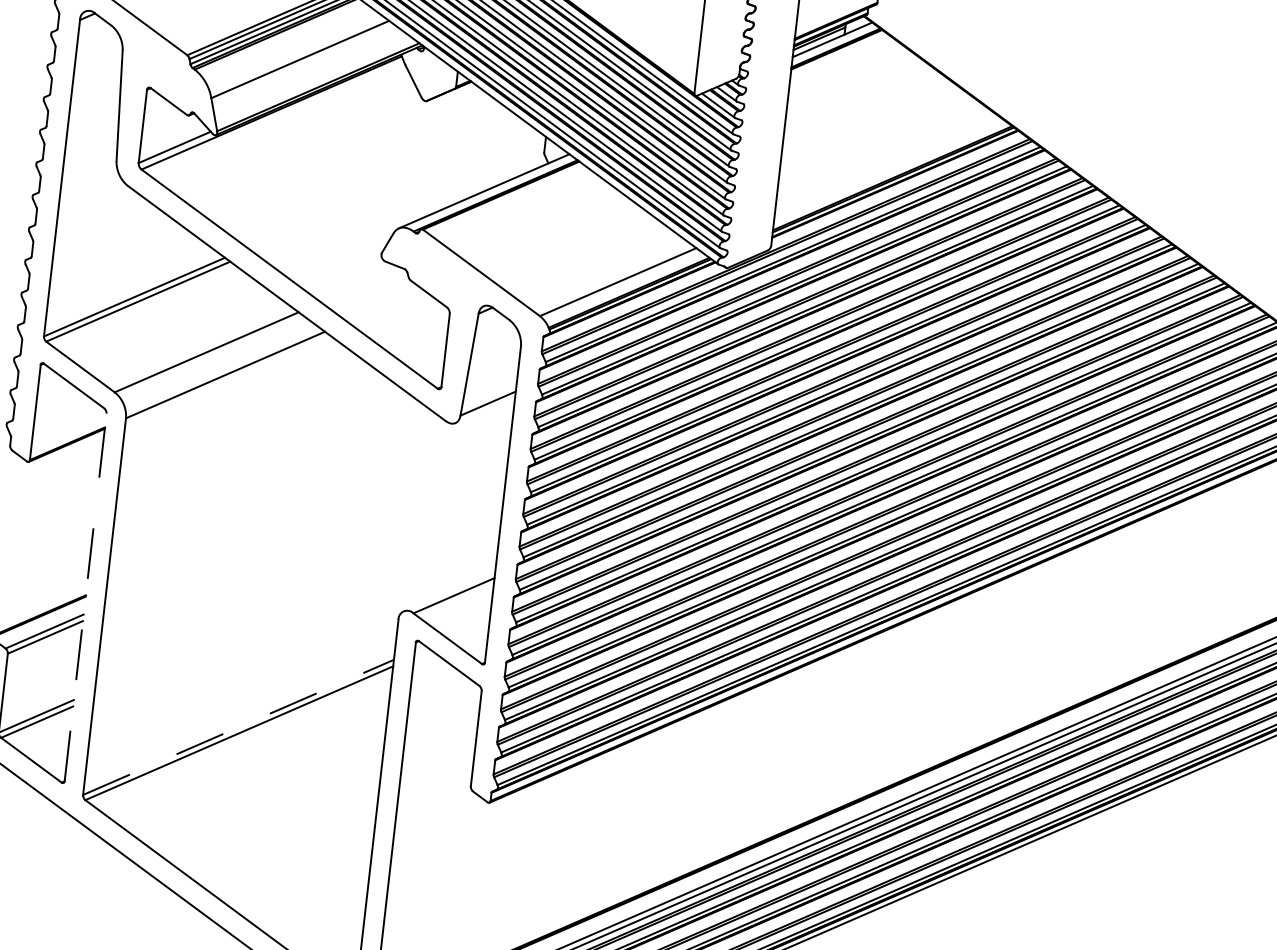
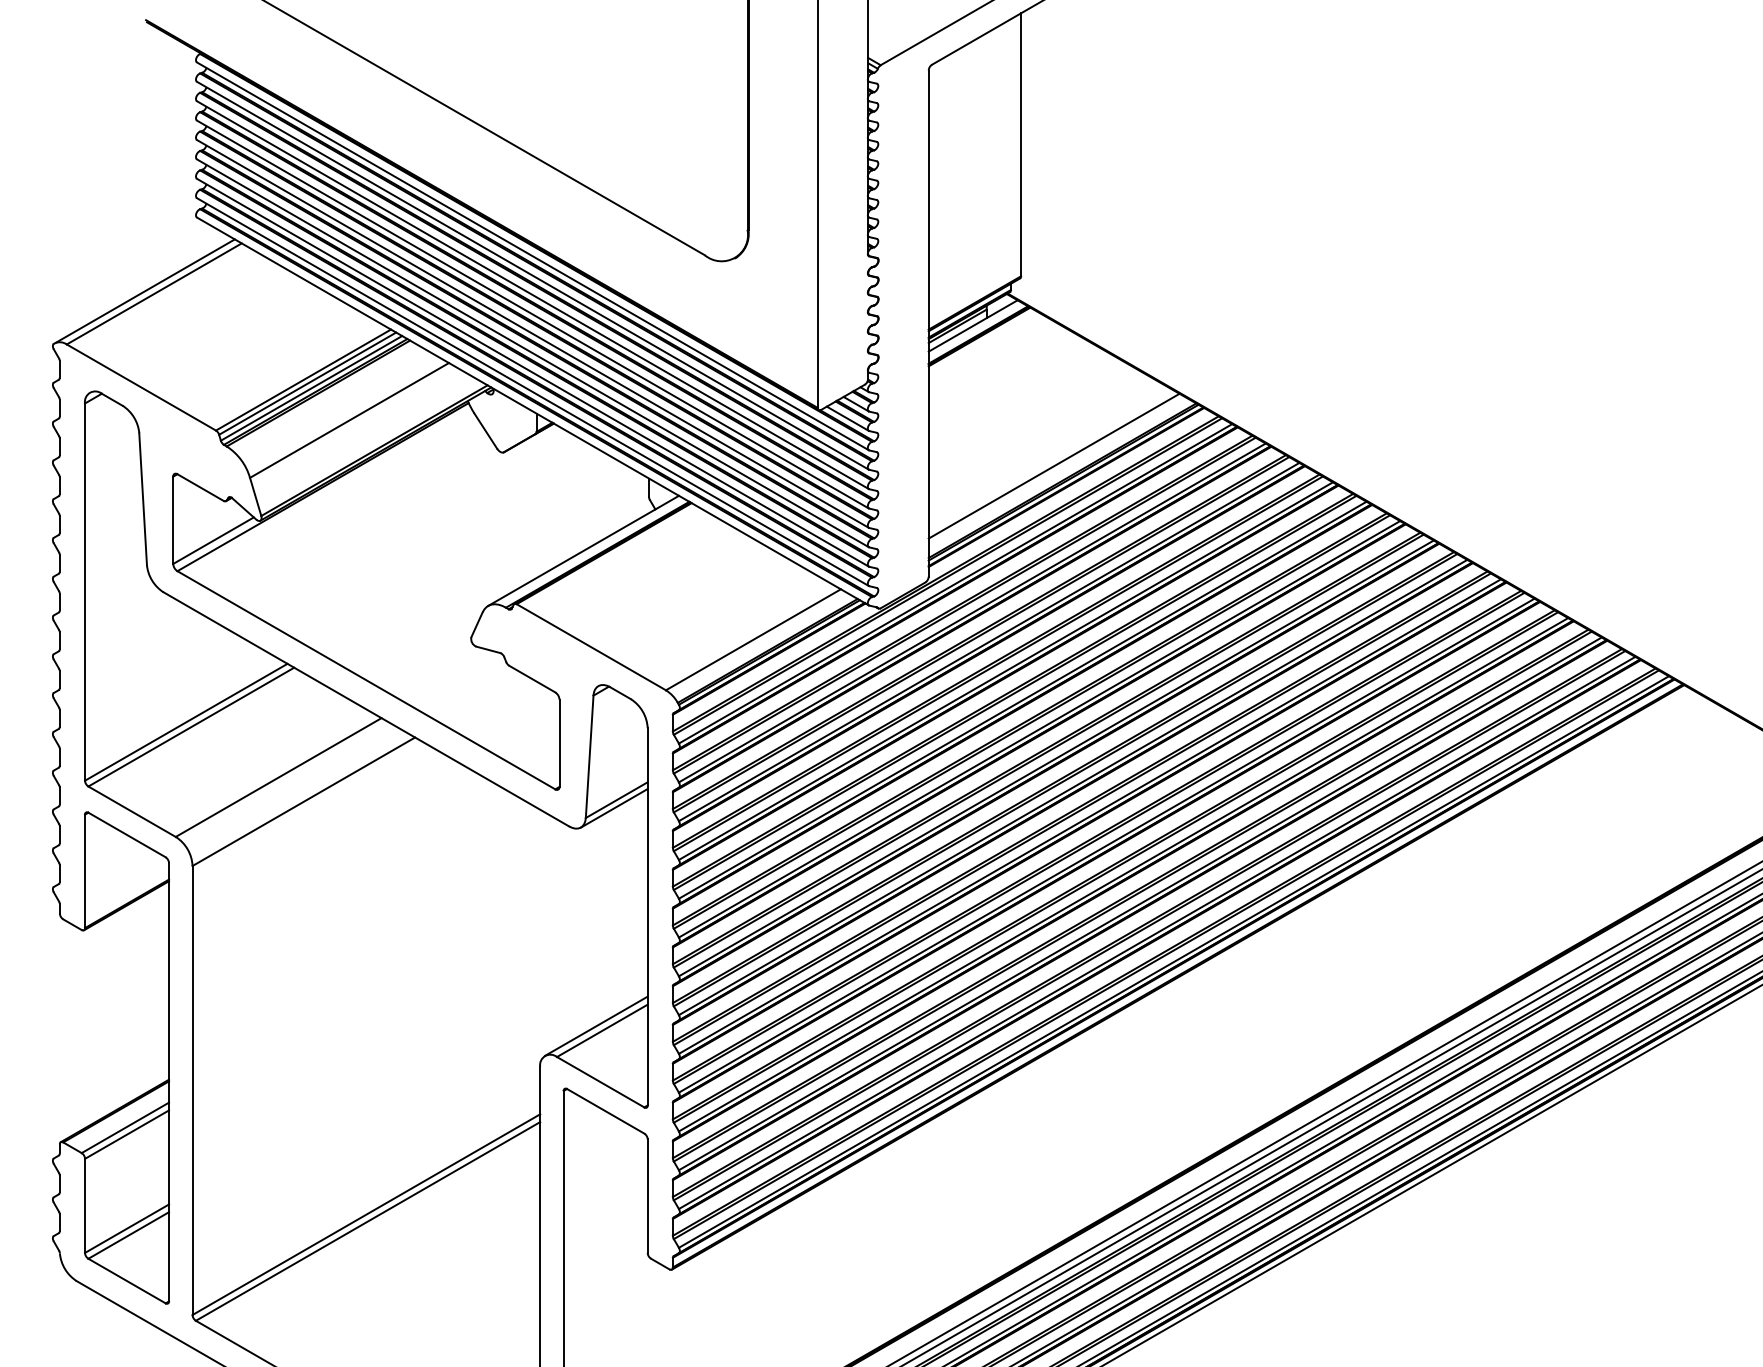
line: (886, 164) -> (1053, 465), added
line: (484, 410) -> (613, 808), added
line: (449, 590) -> (596, 1025), added
line: (86, 596) -> (169, 1081), dashed -> solid
line: (238, 727) -> (366, 1214), dashed -> solid

